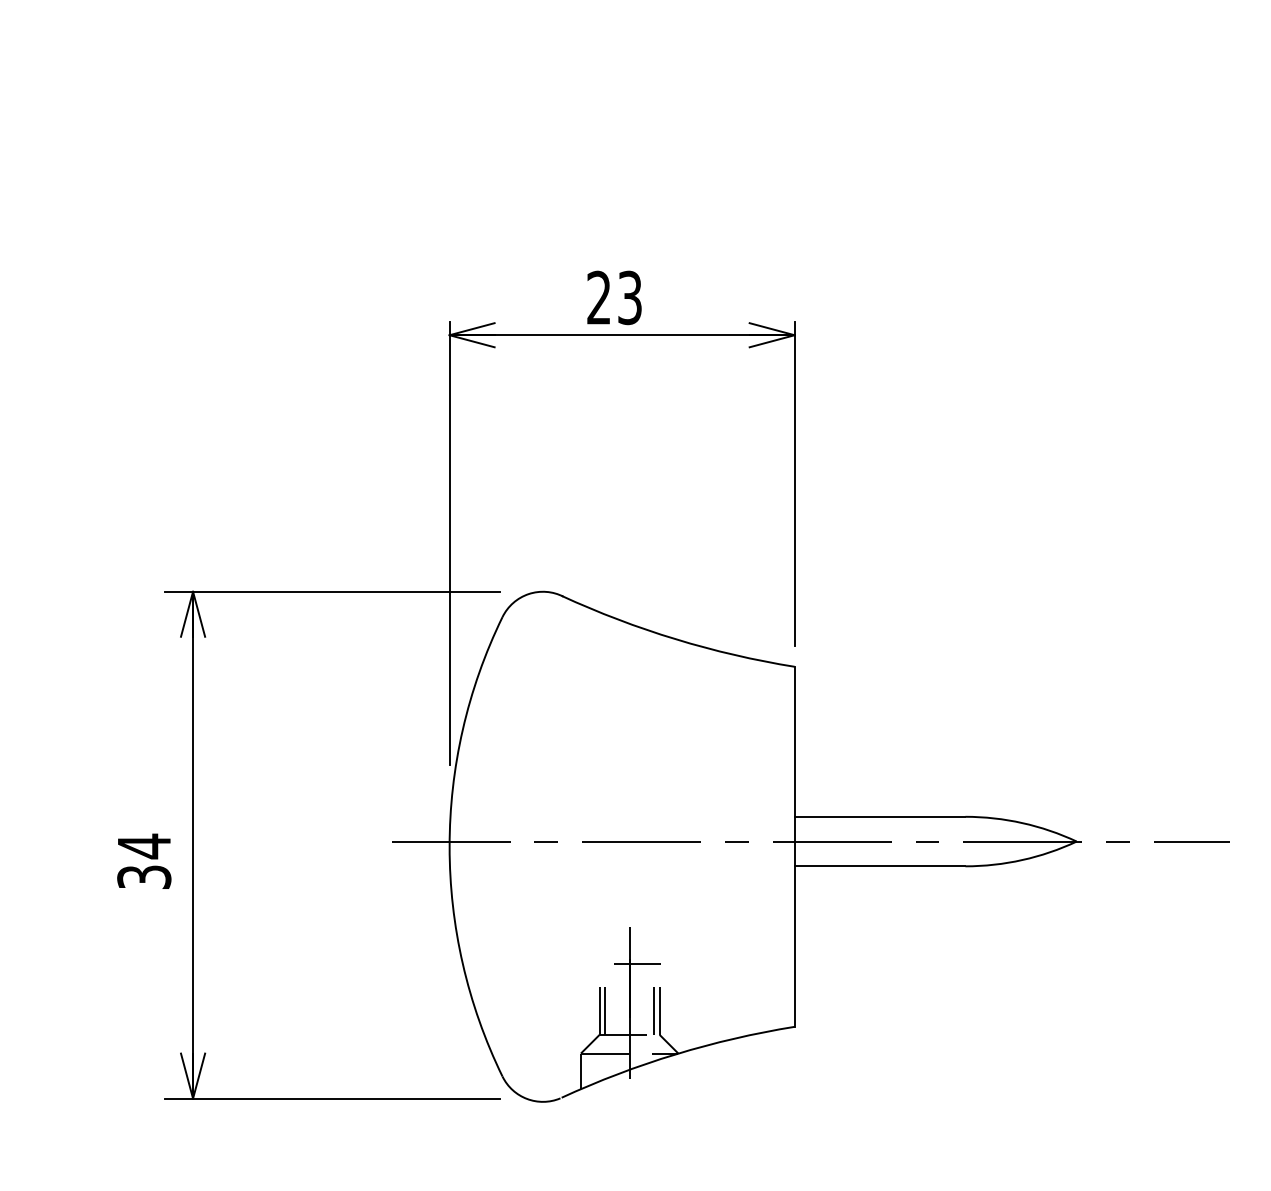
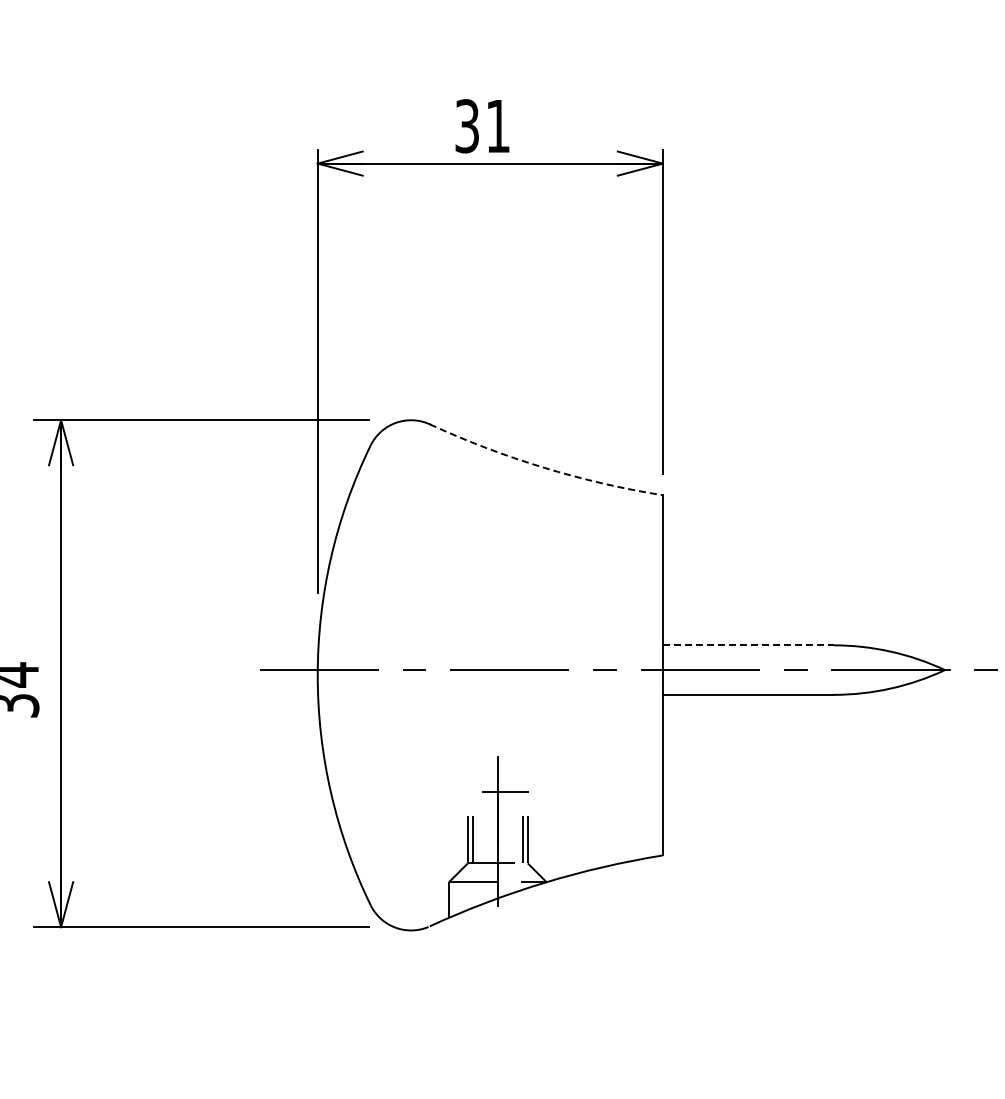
text: (614, 297) -> (482, 125), 23 -> 31
arc: (675, 639) -> (543, 467), solid -> dashed
line: (880, 816) -> (748, 645), solid -> dashed

